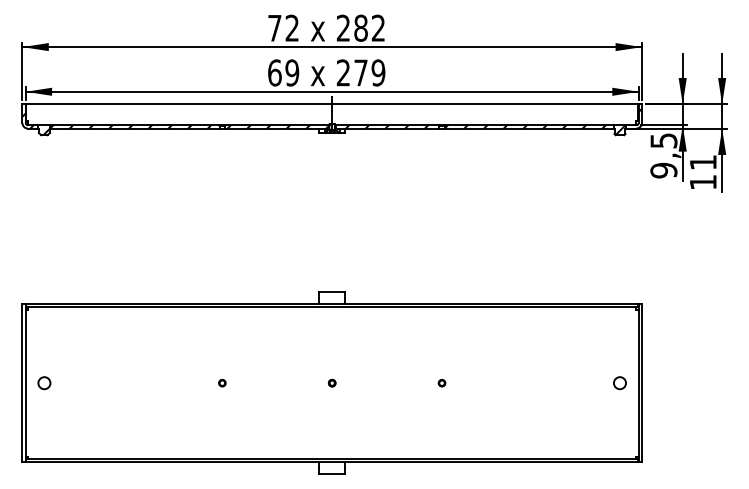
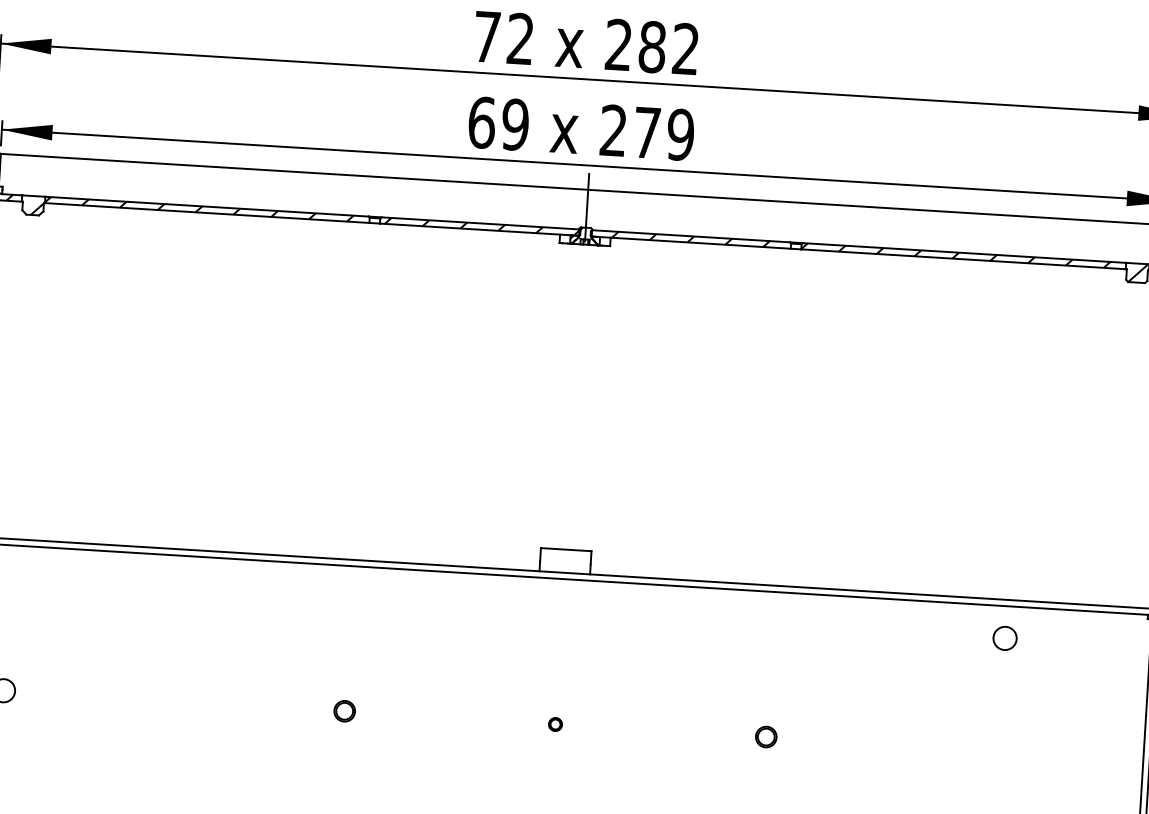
part: (222, 383) -> (345, 712), size x1.6
part: (441, 383) -> (765, 737), size x1.6
circle: (619, 383) -> (1004, 638), moved

